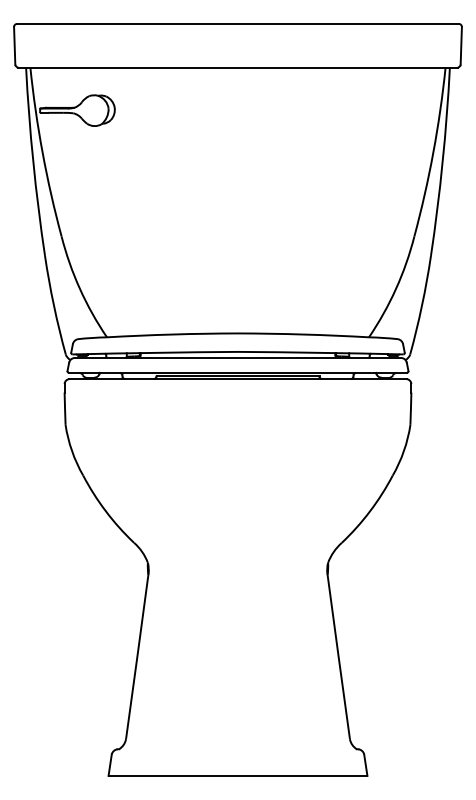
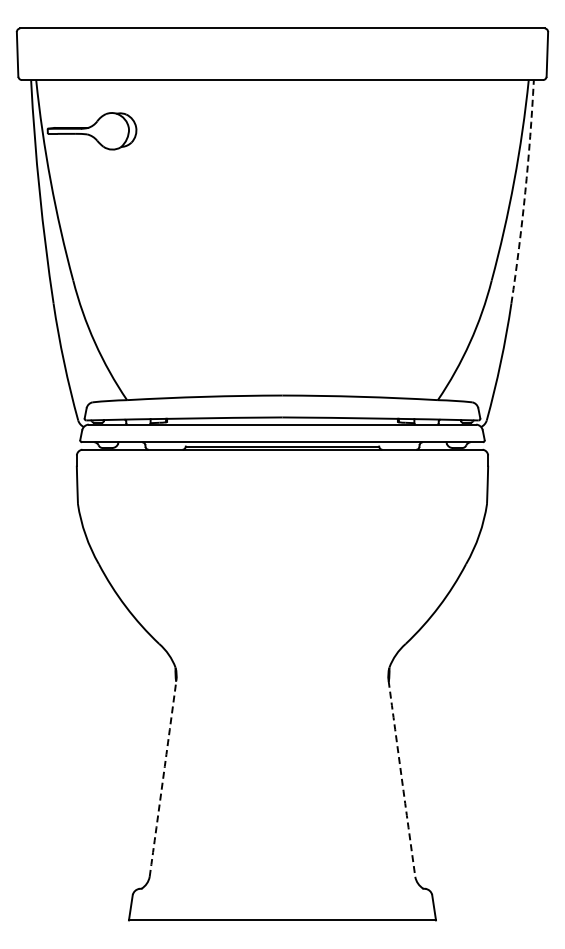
arc: (442, 162) -> (525, 192), solid -> dashed
arc: (137, 656) -> (163, 778), solid -> dashed
arc: (338, 656) -> (401, 778), solid -> dashed

